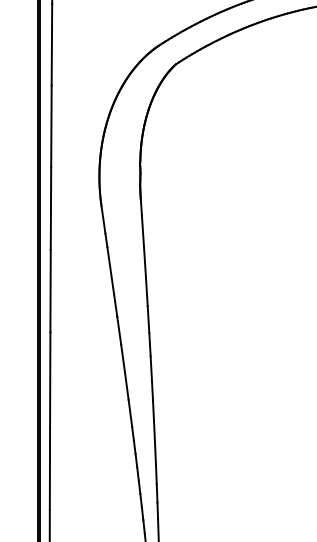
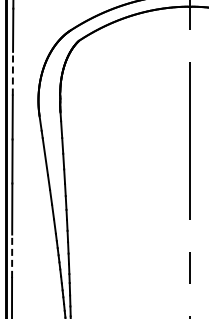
line: (50, 125) -> (12, 73), solid -> dashed
line: (50, 469) -> (12, 256), solid -> dashed

